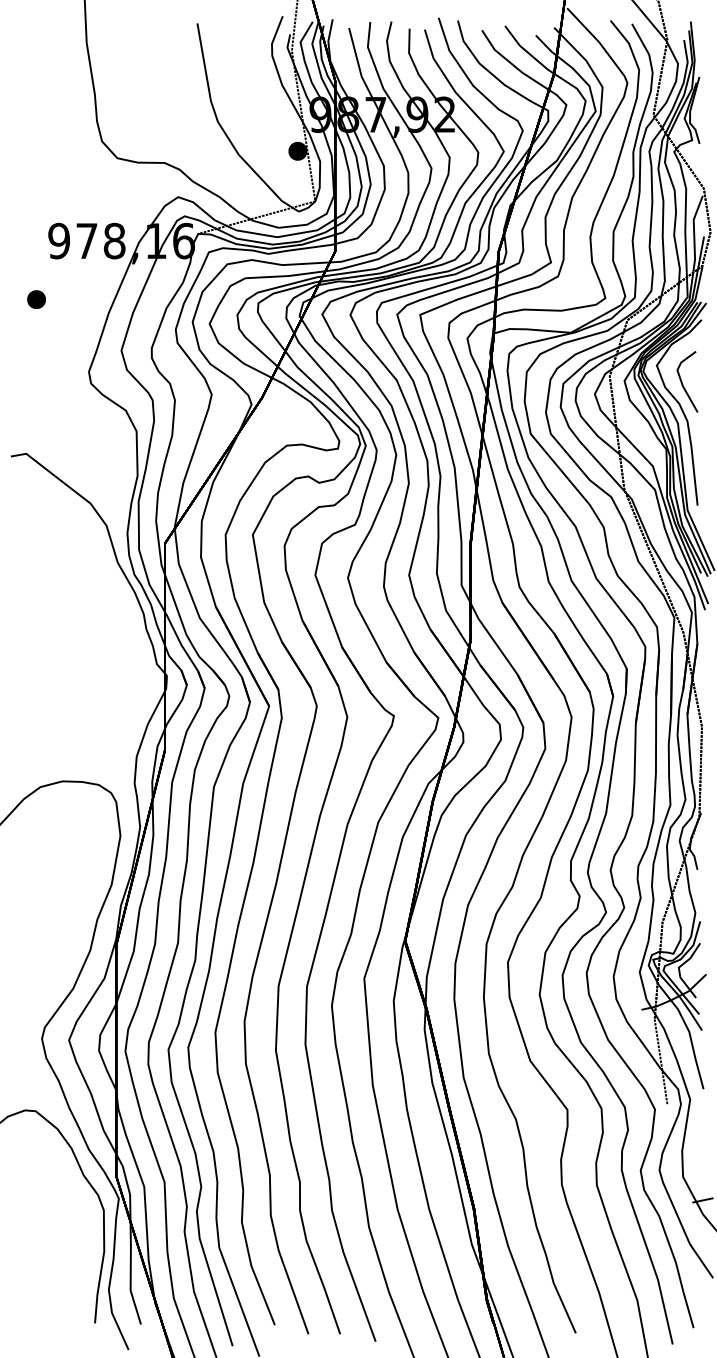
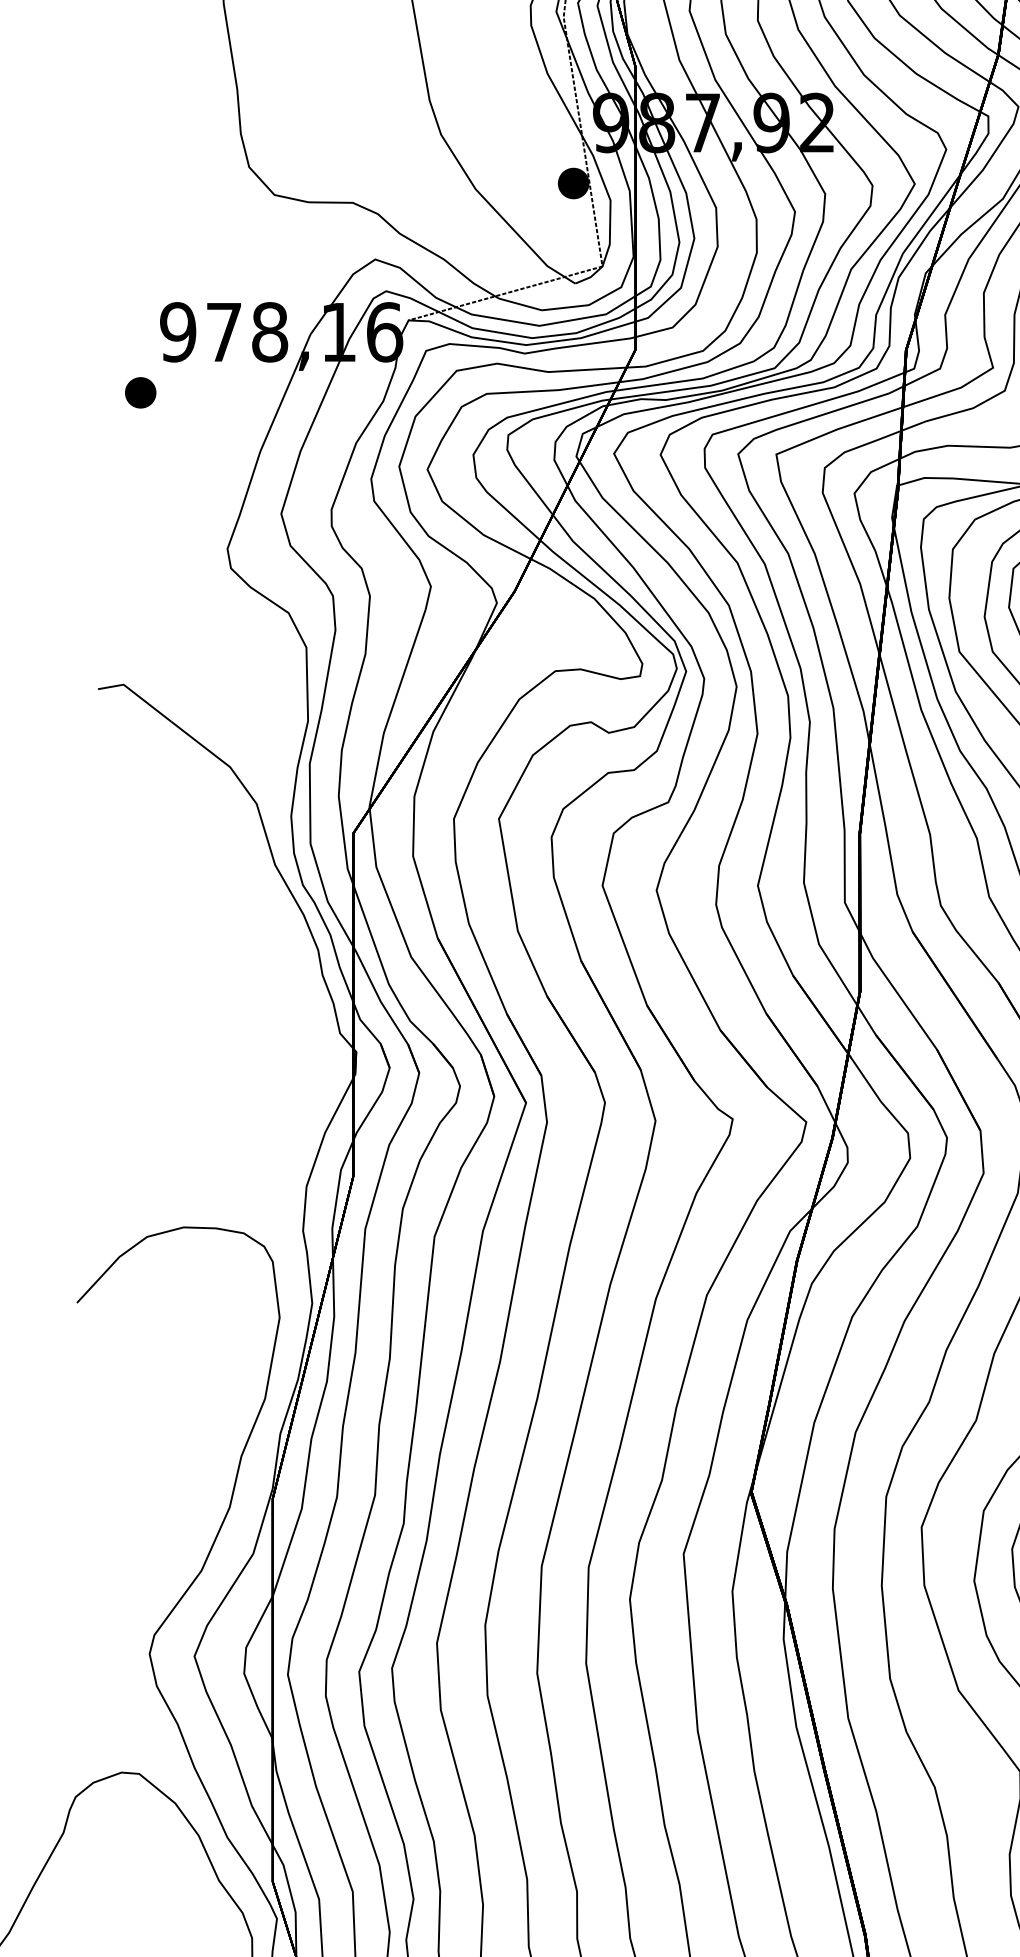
part: (36, 299) -> (140, 392), moved

